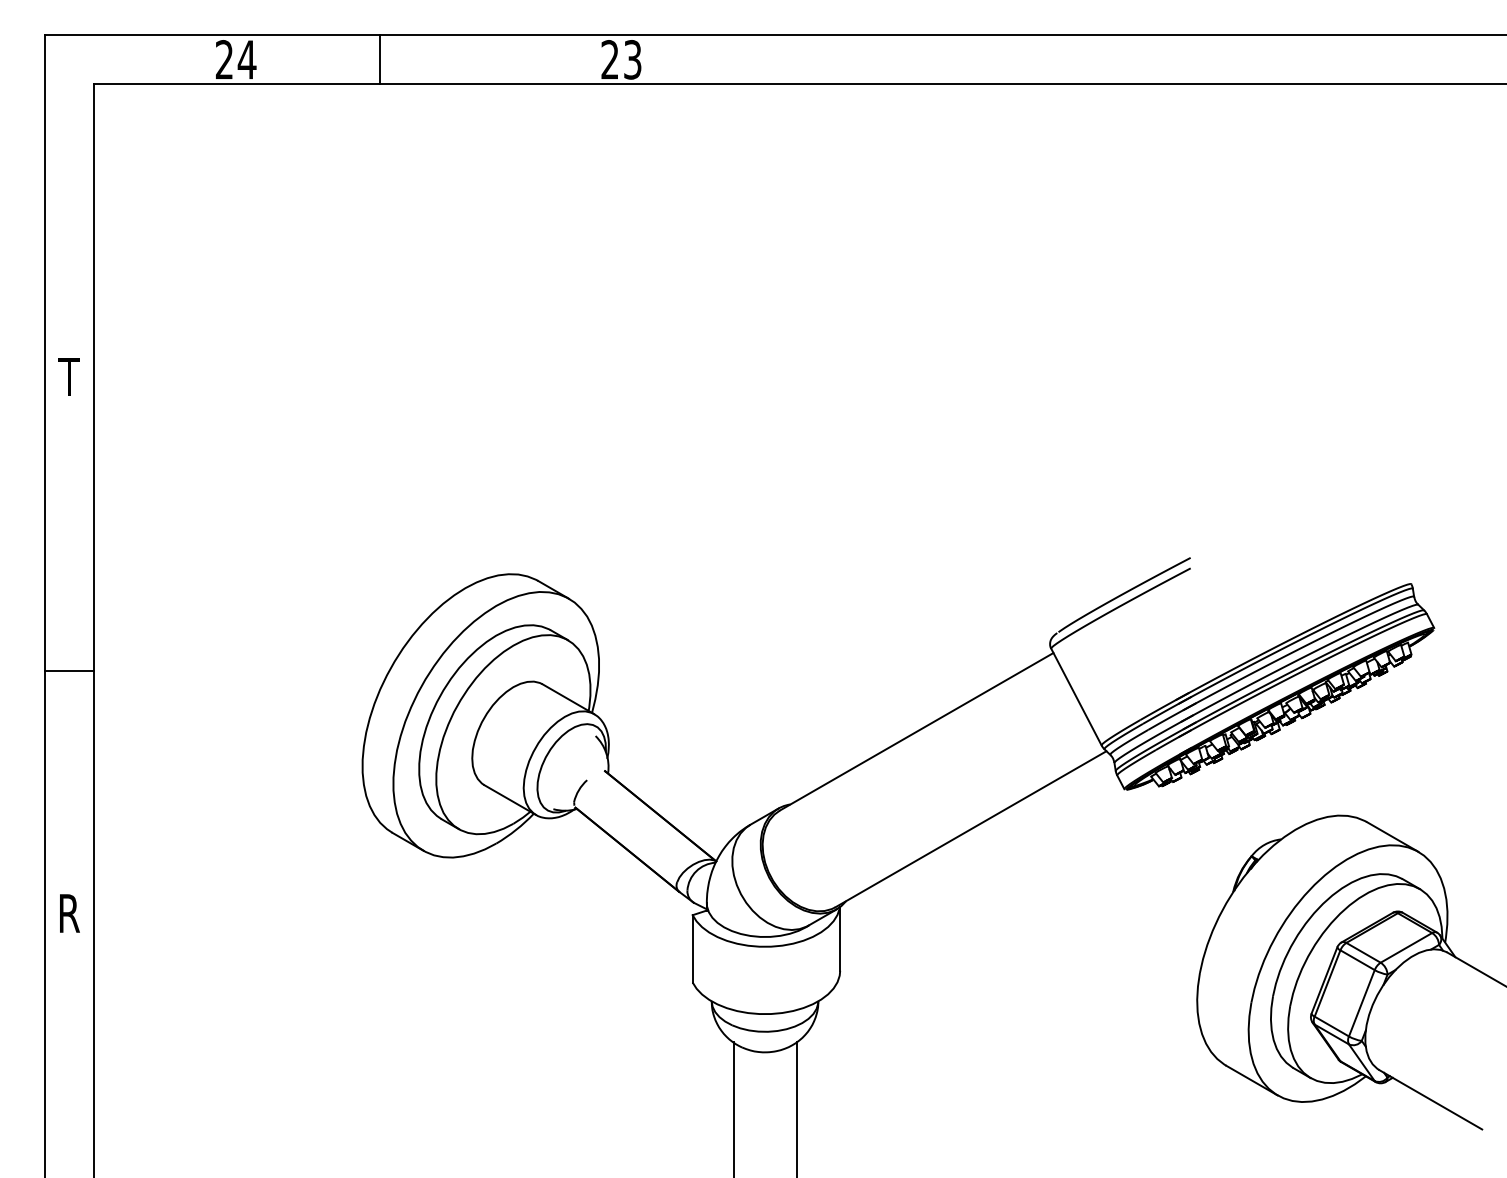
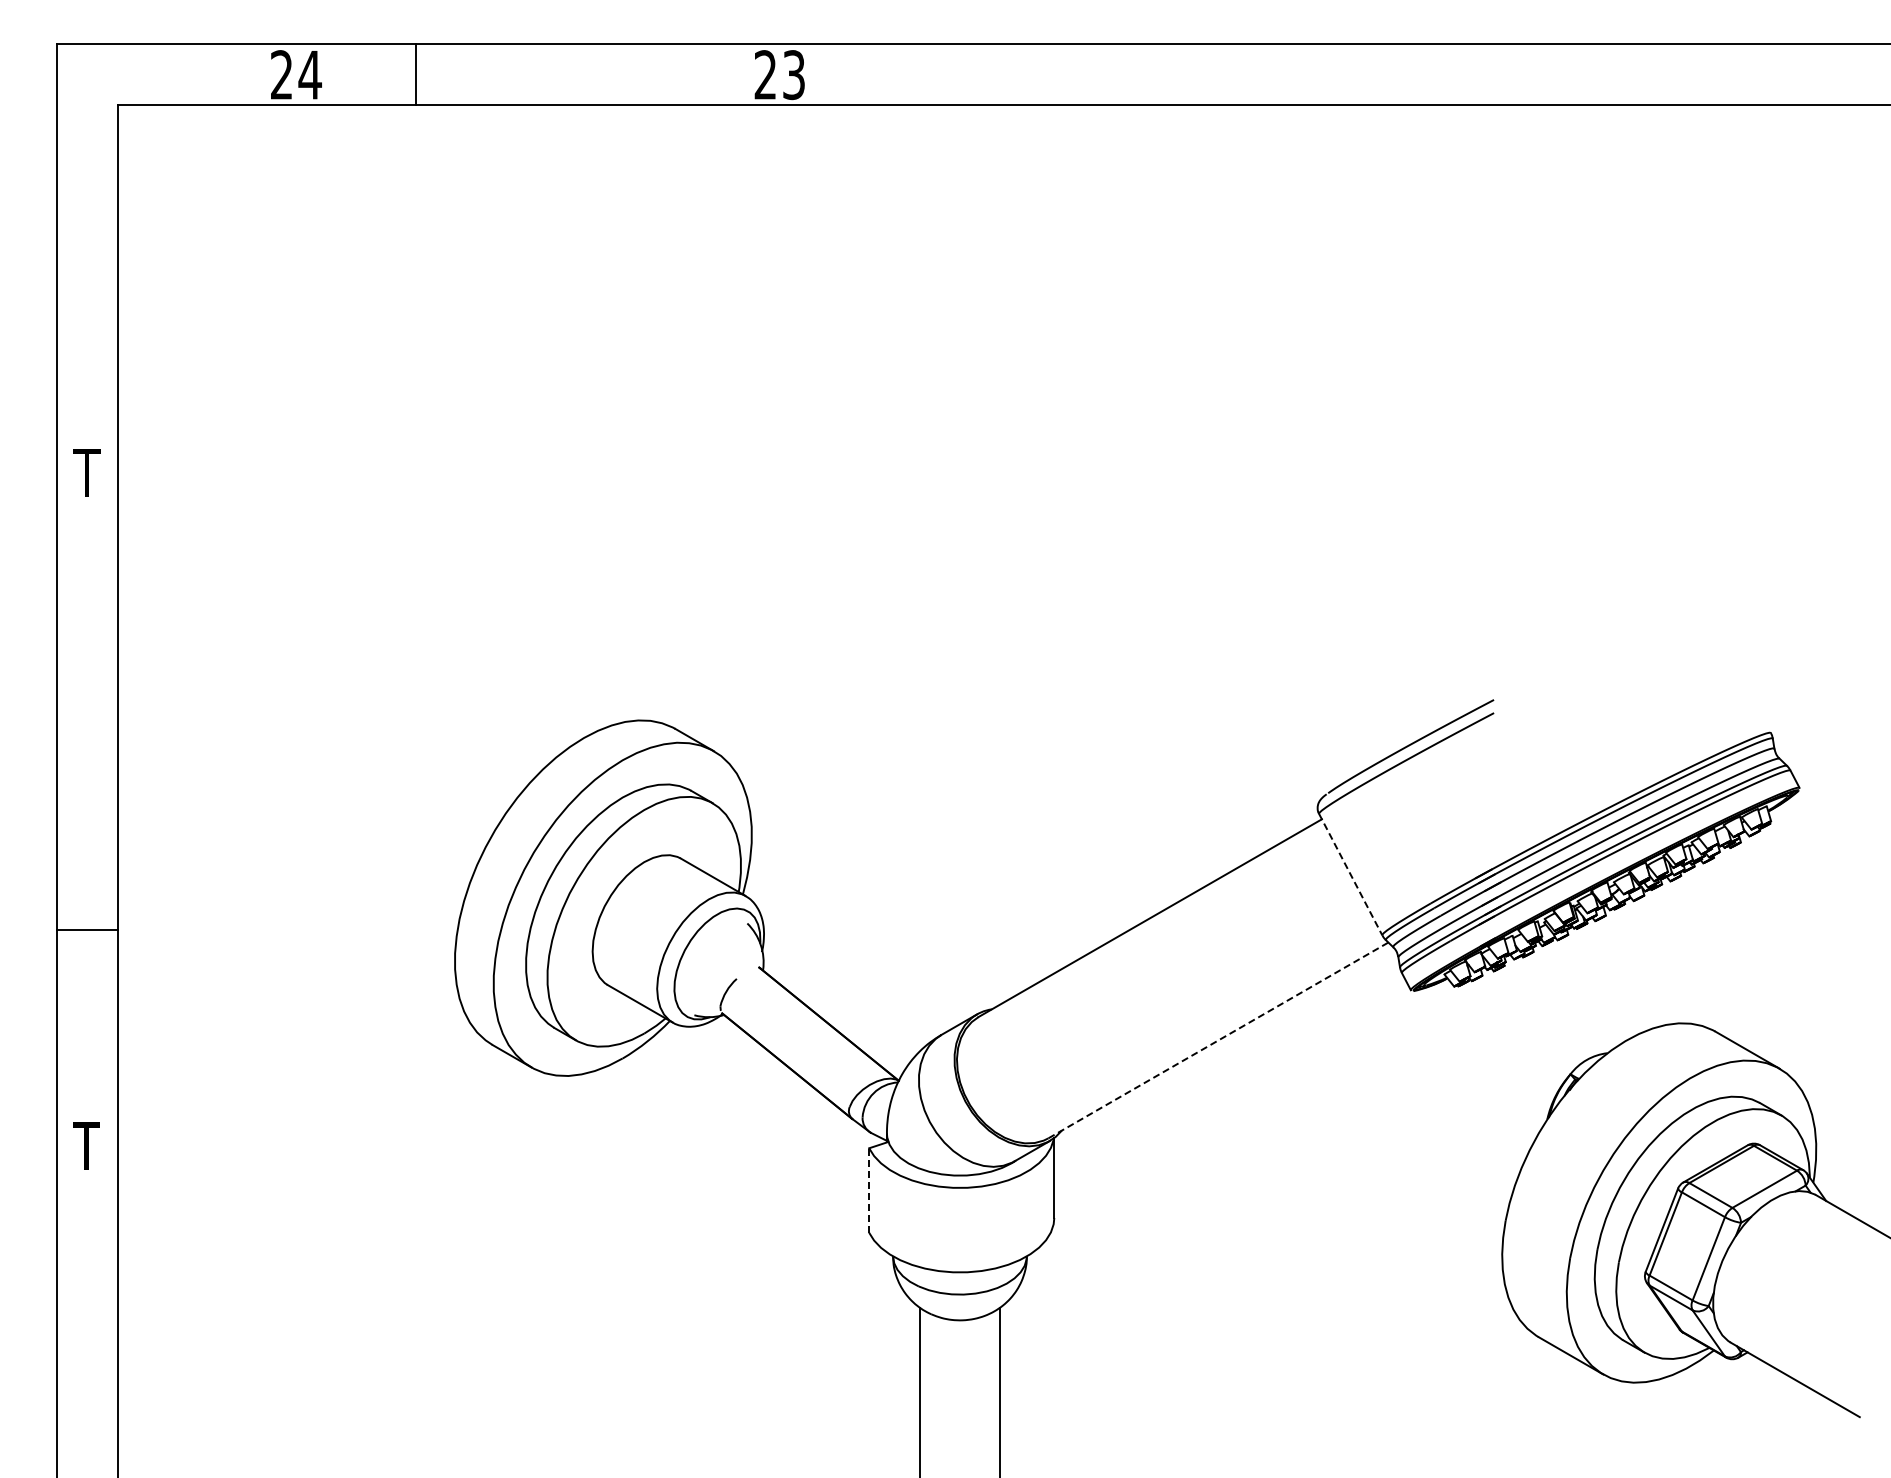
line: (379, 59) -> (415, 74), moved
line: (68, 670) -> (86, 929), moved
line: (1076, 697) -> (1350, 875), solid -> dashed
line: (971, 829) -> (1218, 1040), solid -> dashed
text: (68, 913) -> (86, 1146), R -> T
line: (692, 948) -> (869, 1190), solid -> dashed

